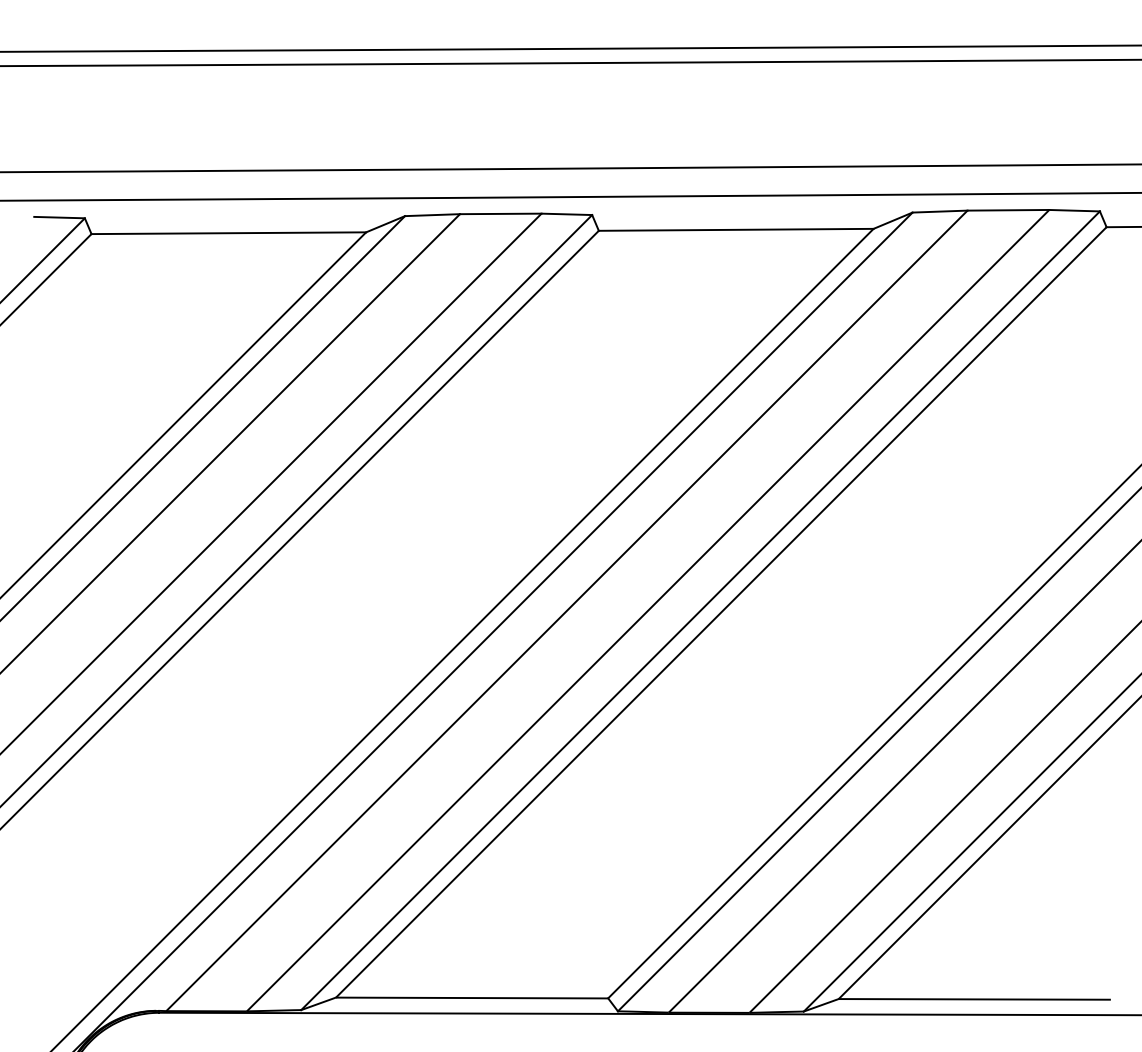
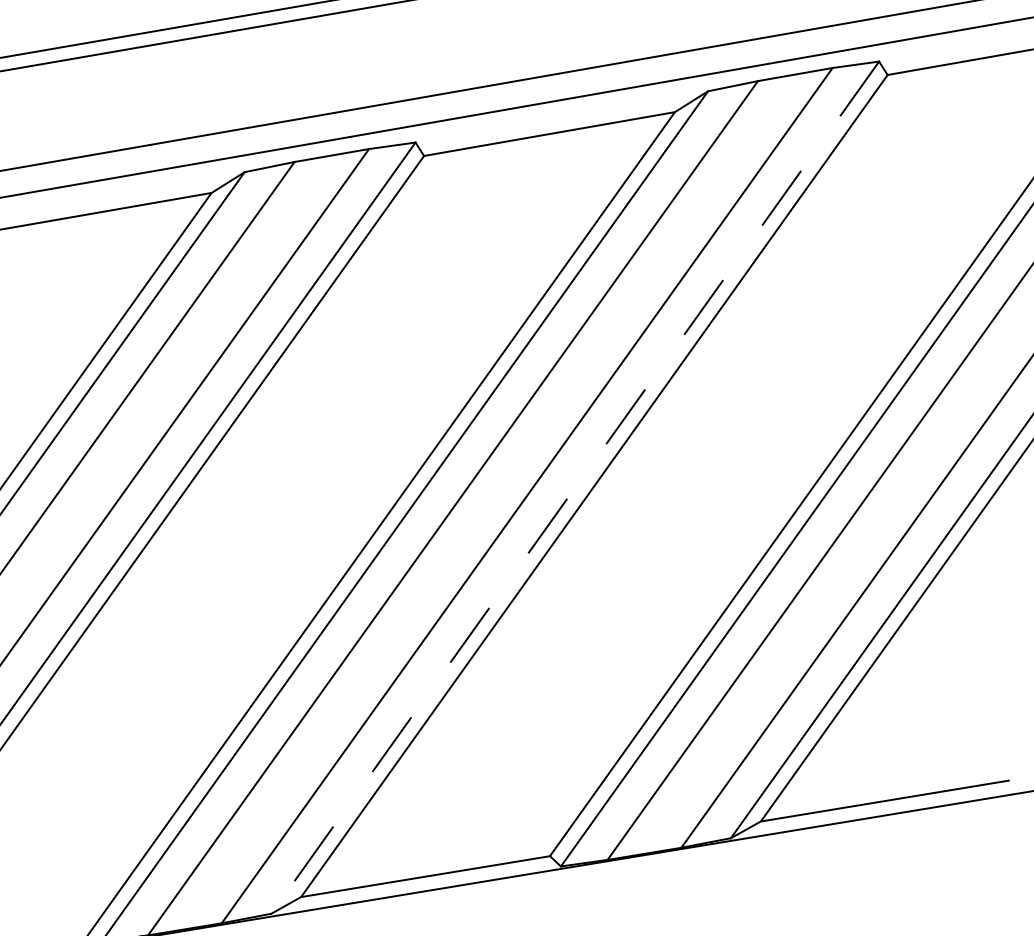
line: (700, 610) -> (575, 487), solid -> dashed

